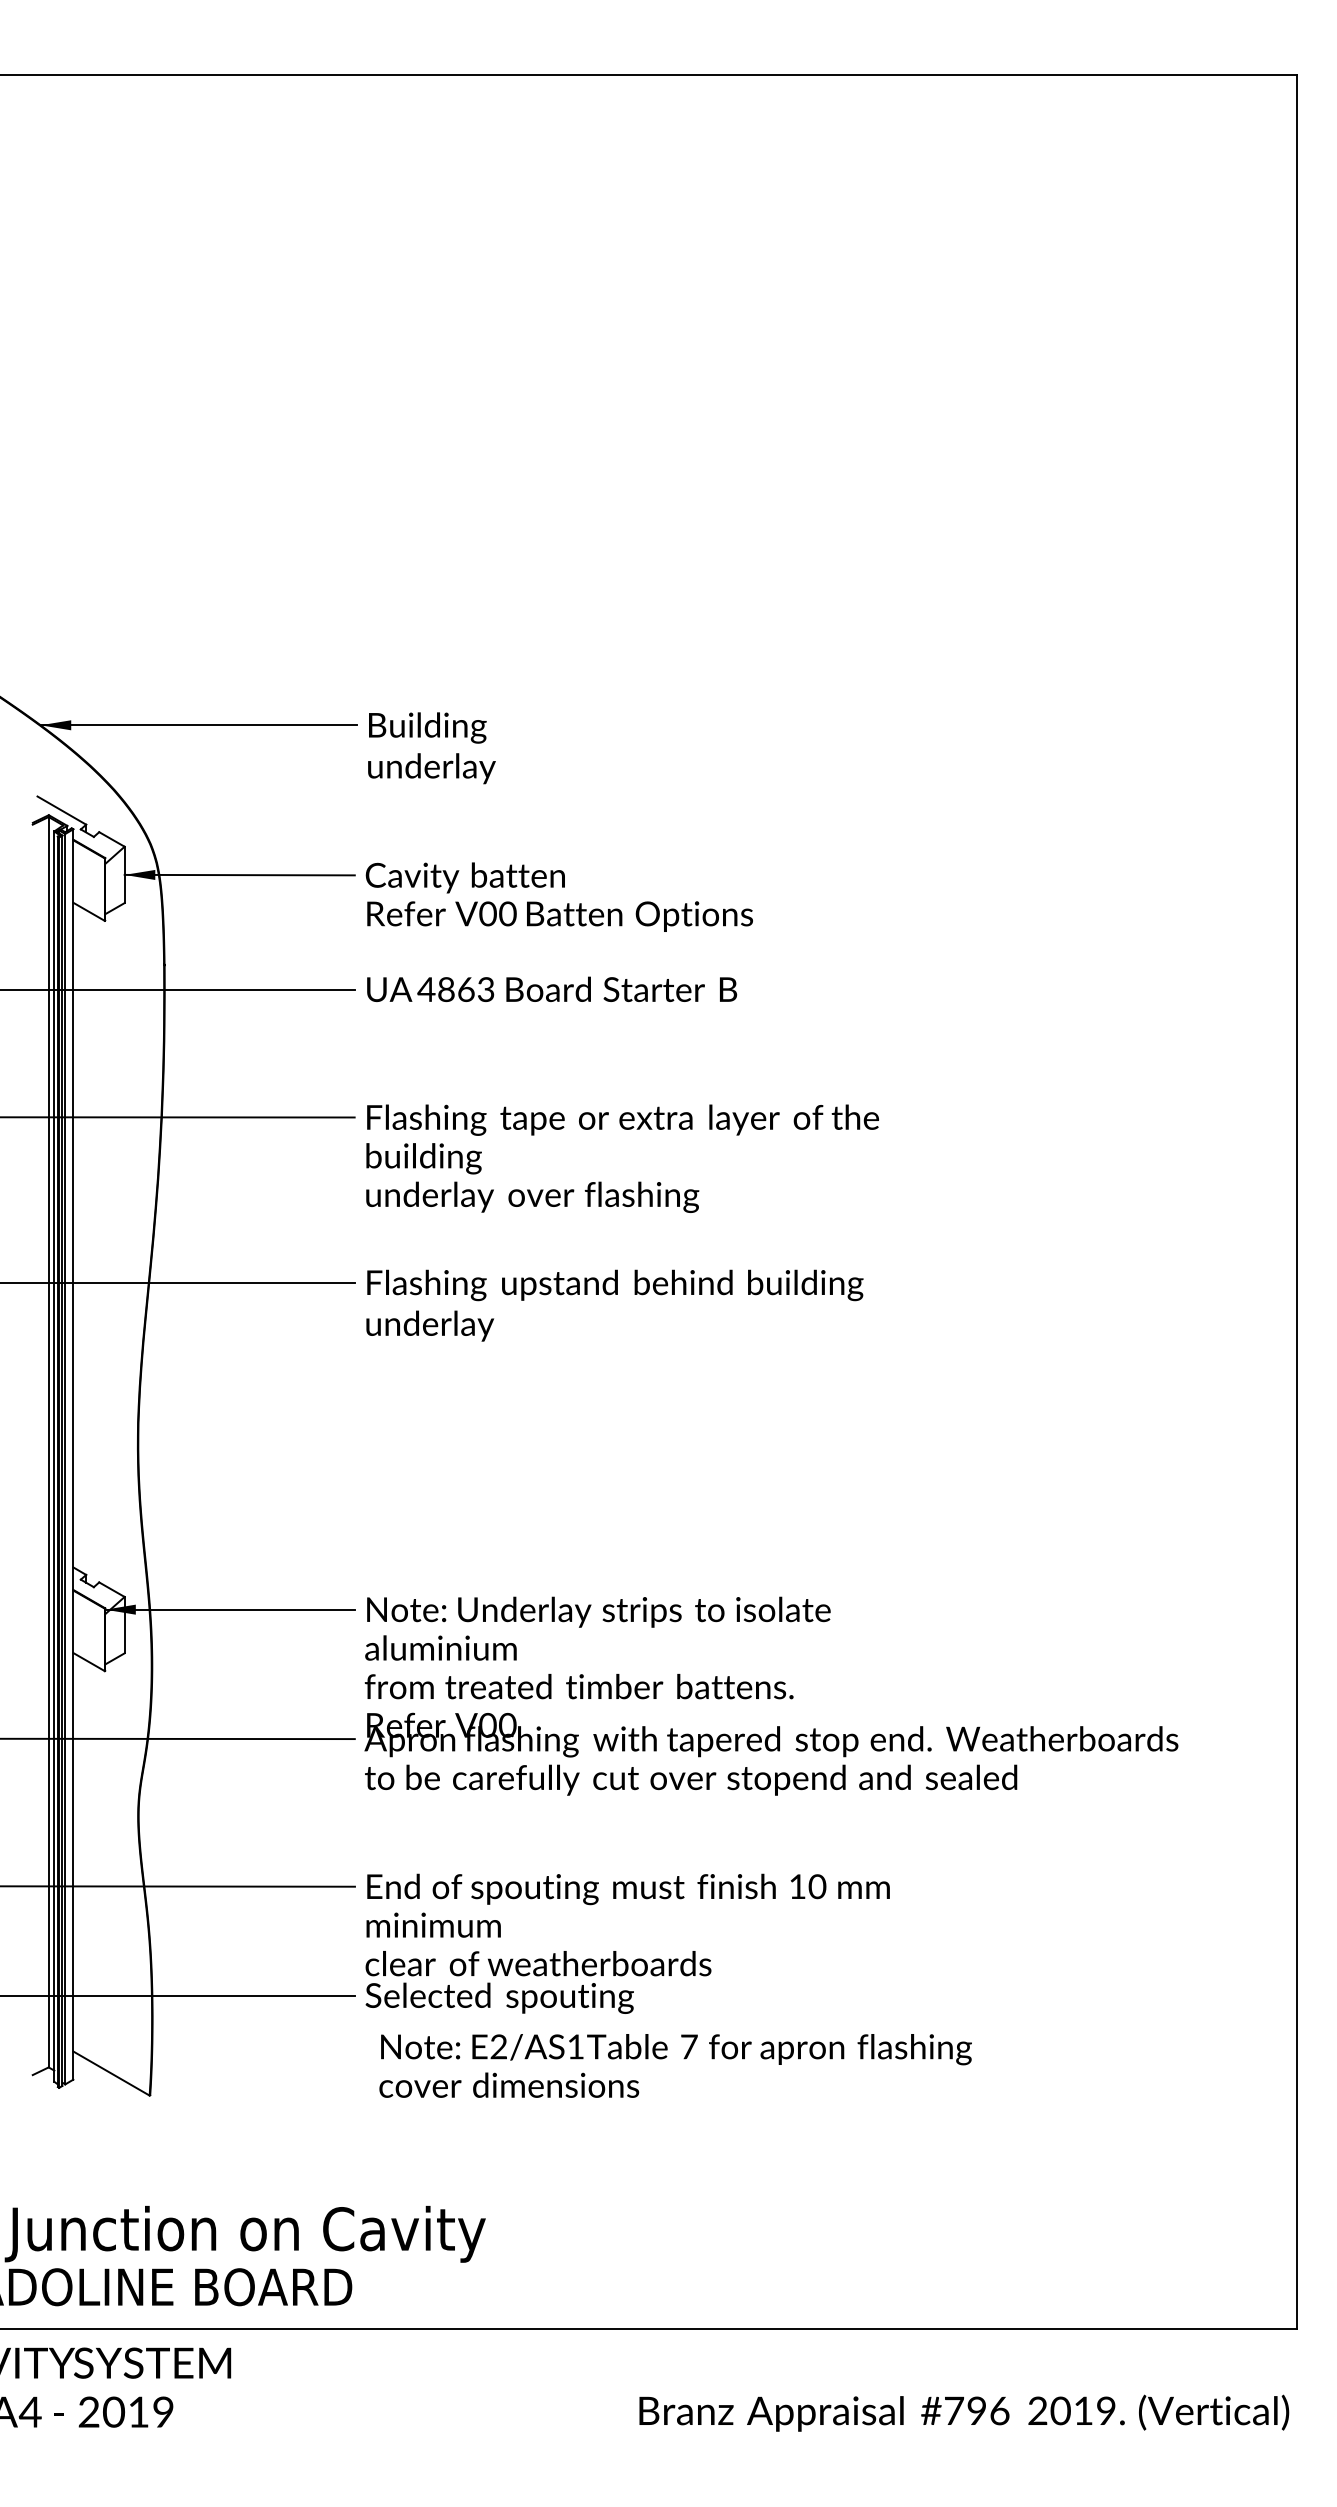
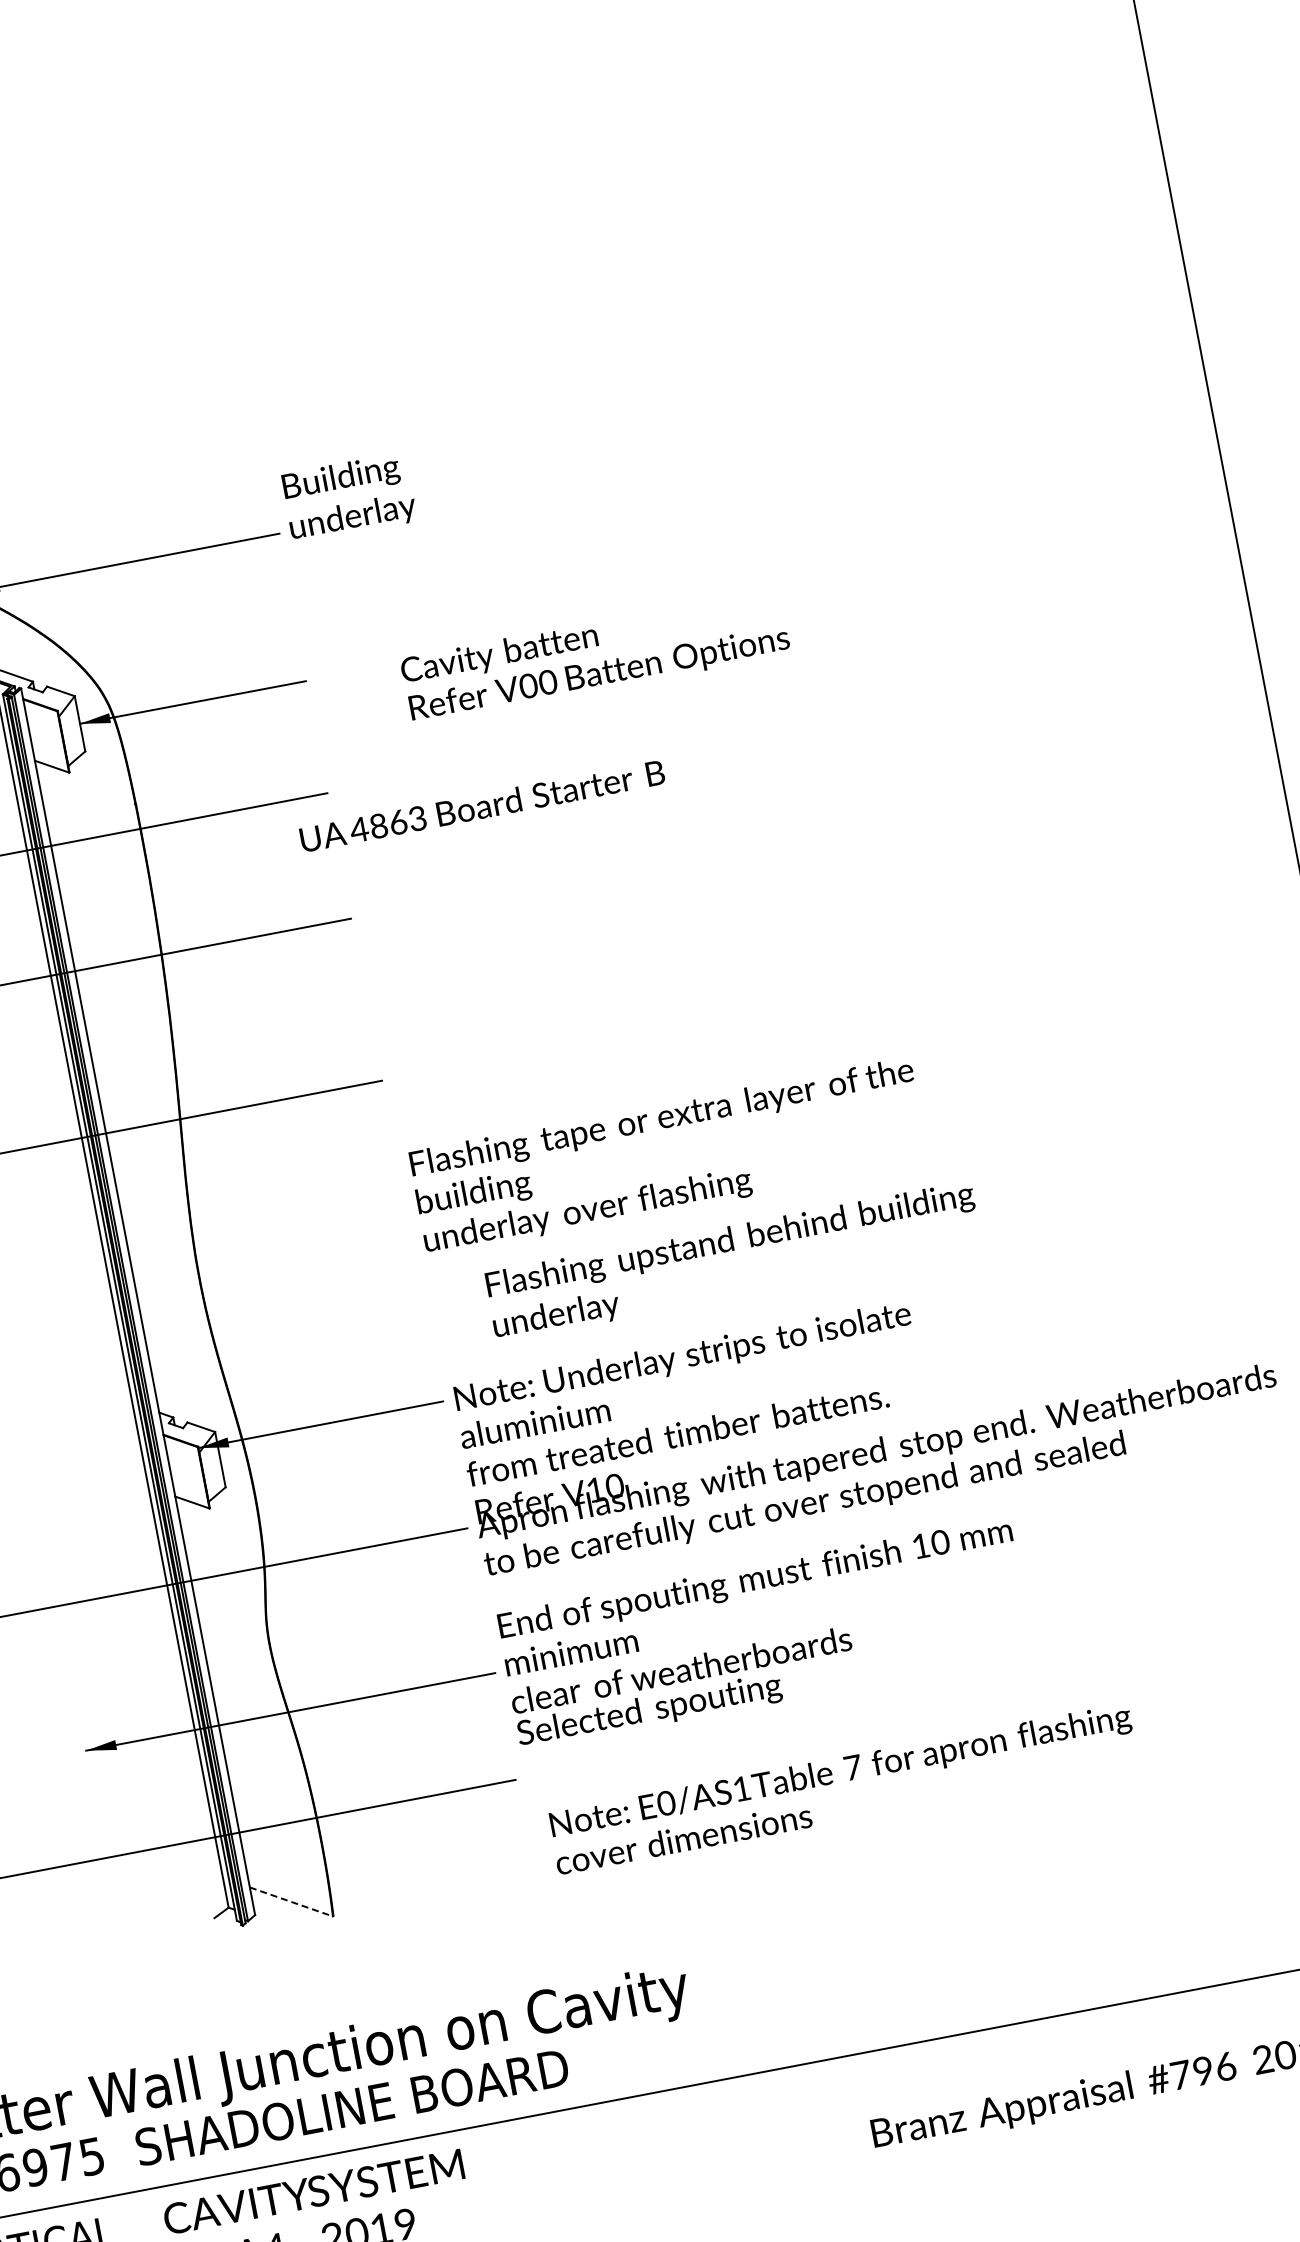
text: (431, 748) -> (348, 498), moved
text: (558, 896) -> (594, 655), moved
text: (552, 988) -> (482, 805), moved
text: (622, 1158) -> (668, 1156), moved
text: (614, 1305) -> (733, 1261), moved
text: (487, 1725) -> (595, 1490), V00 -> V10
text: (627, 1943) -> (764, 1633), moved
text: (498, 2046) -> (665, 1802), E2/AS1 -> E0/AS1
line: (111, 2073) -> (291, 1901), solid -> dashed

